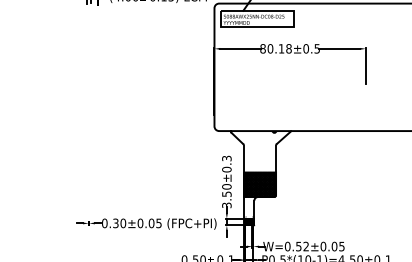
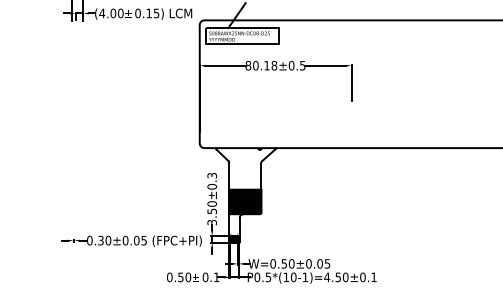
text: (306, 246) -> (291, 263), W=0.52±0.05 -> W=0.50±0.05

